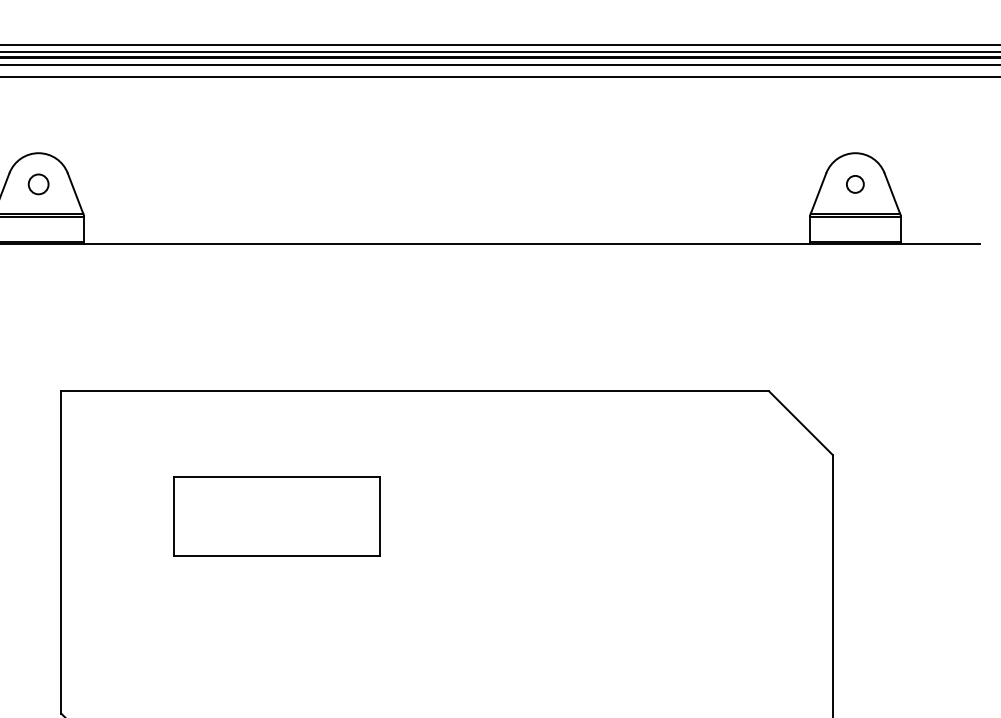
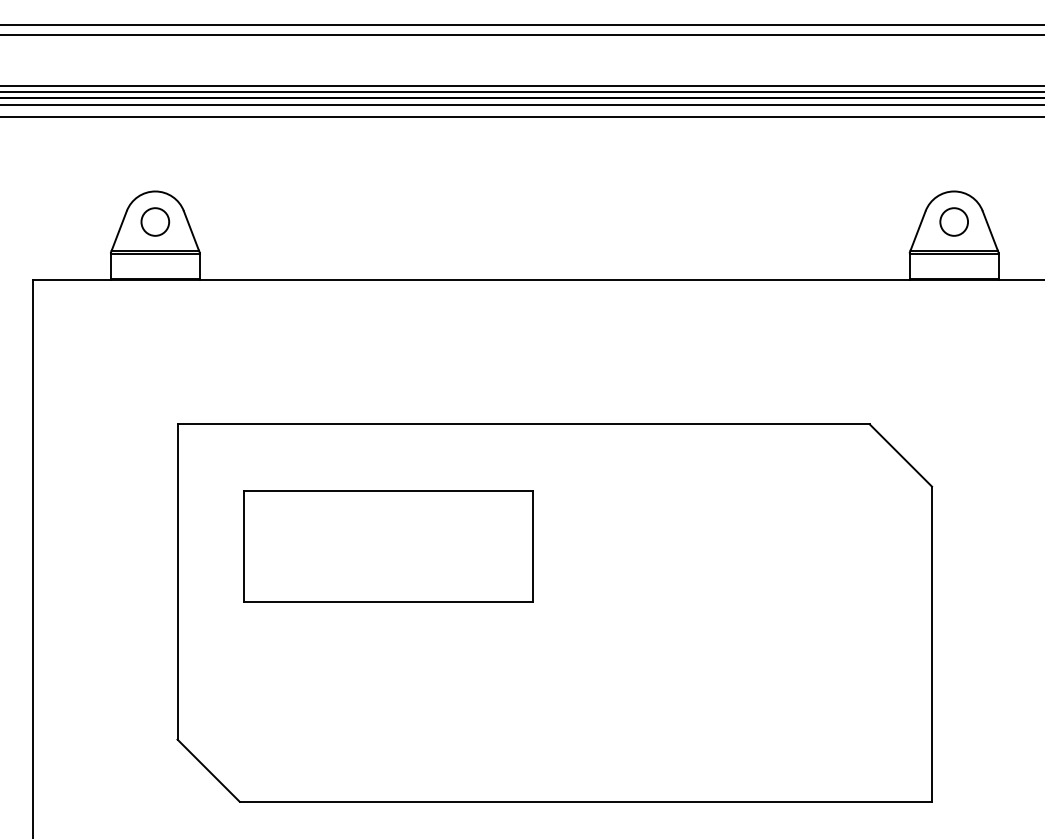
circle: (38, 183) -> (155, 221), size x1.43
circle: (854, 183) -> (953, 221), size x1.67
part: (277, 516) -> (388, 546), size x1.43

